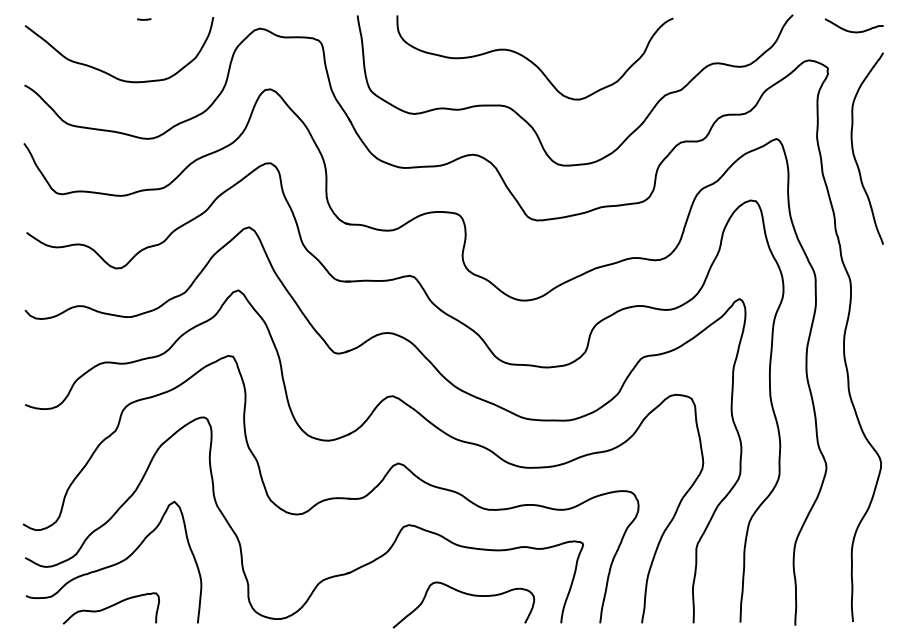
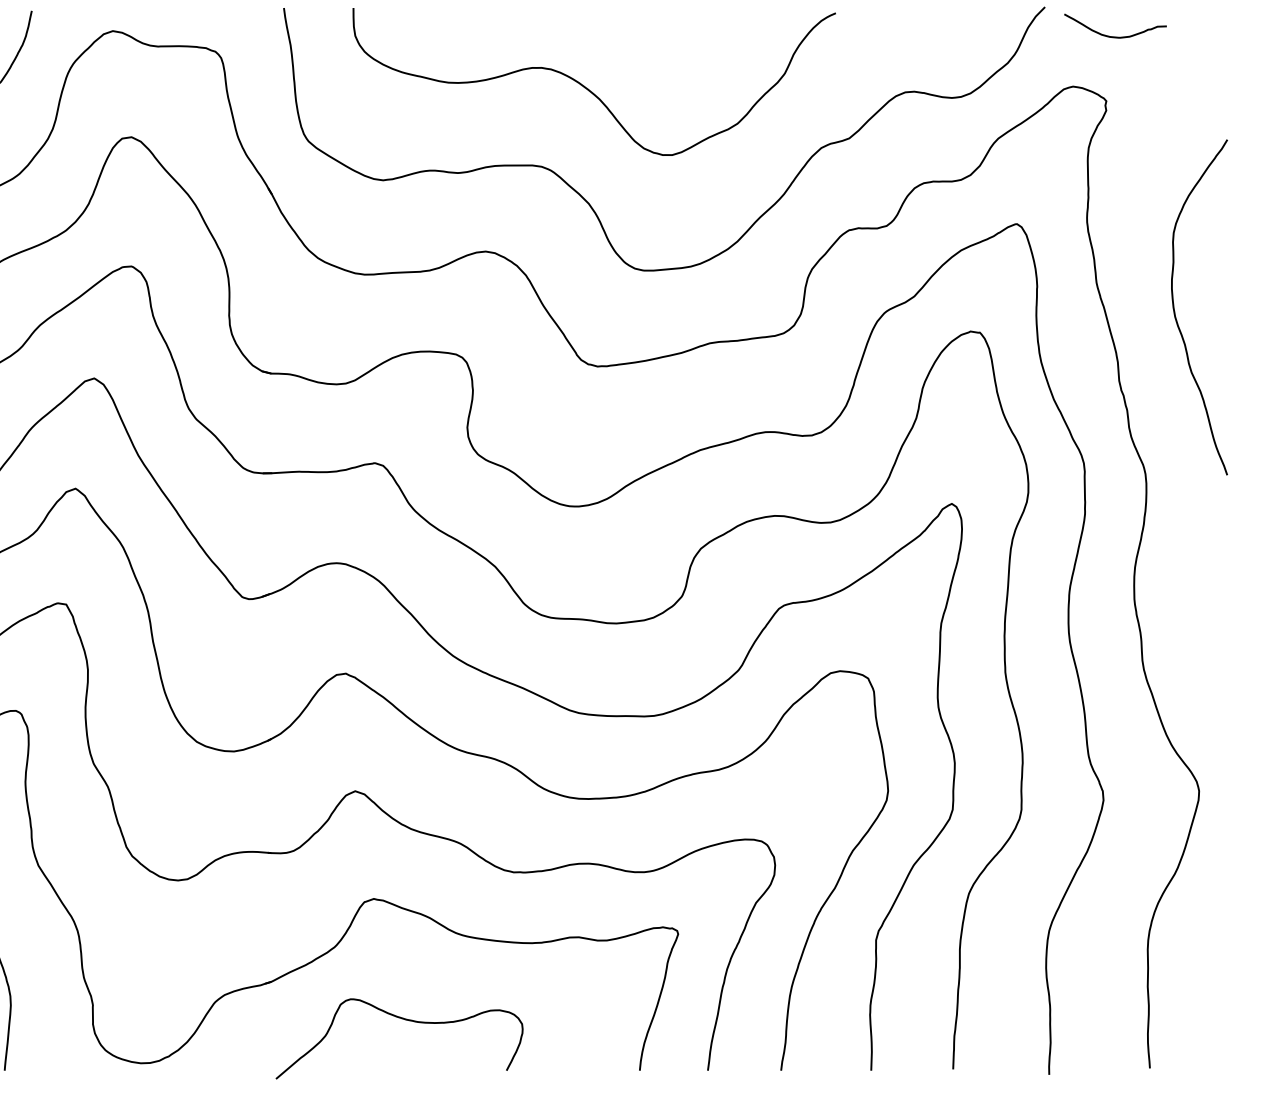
curve: (850, 30) -> (1108, 34), moved
curve: (854, 152) -> (1177, 314), moved
curve: (464, 594) -> (400, 1020), moved

